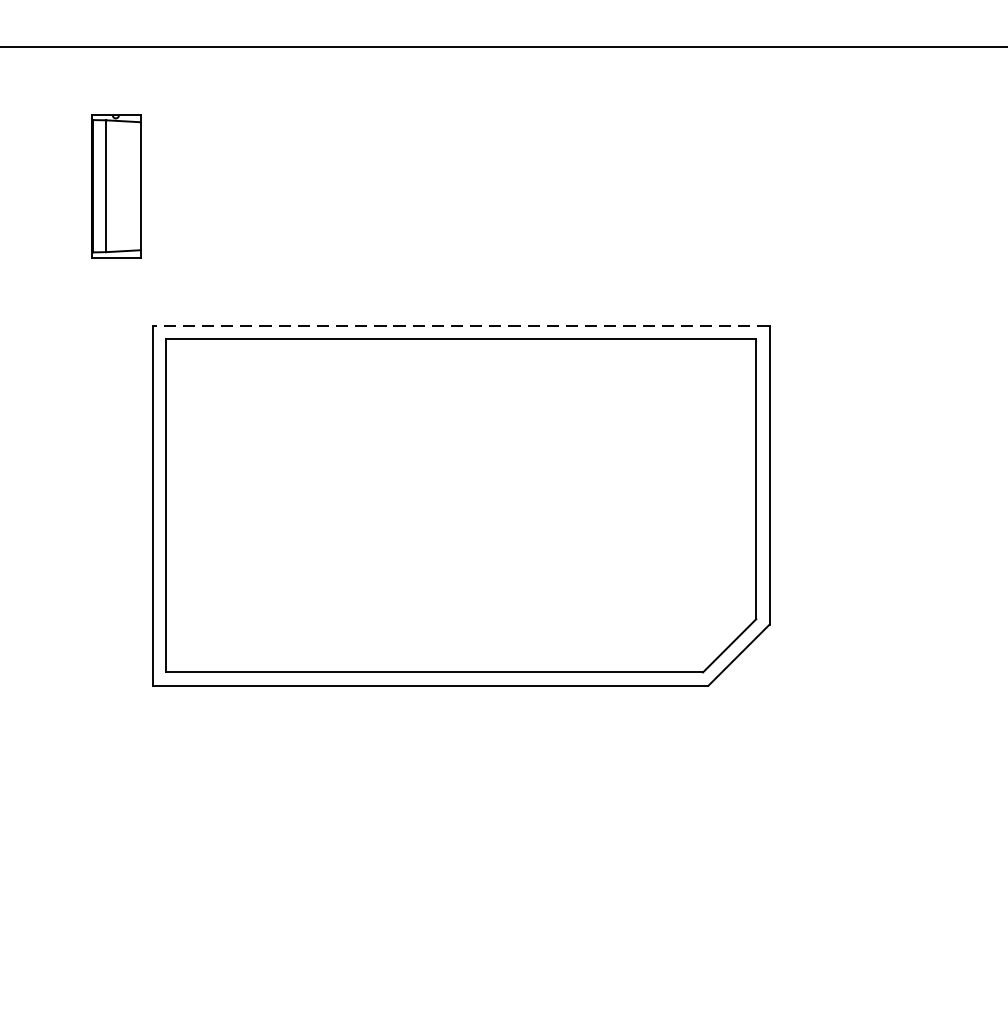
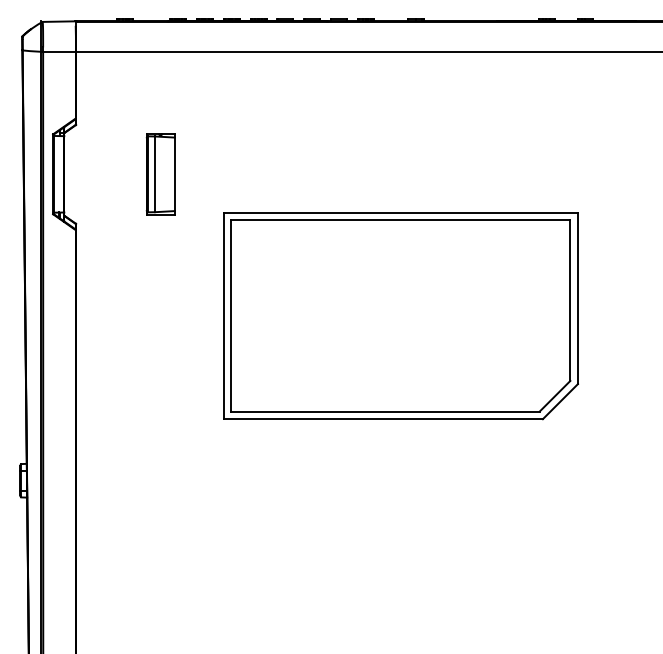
part: (115, 186) -> (160, 174), moved
line: (460, 325) -> (400, 212), dashed -> solid

